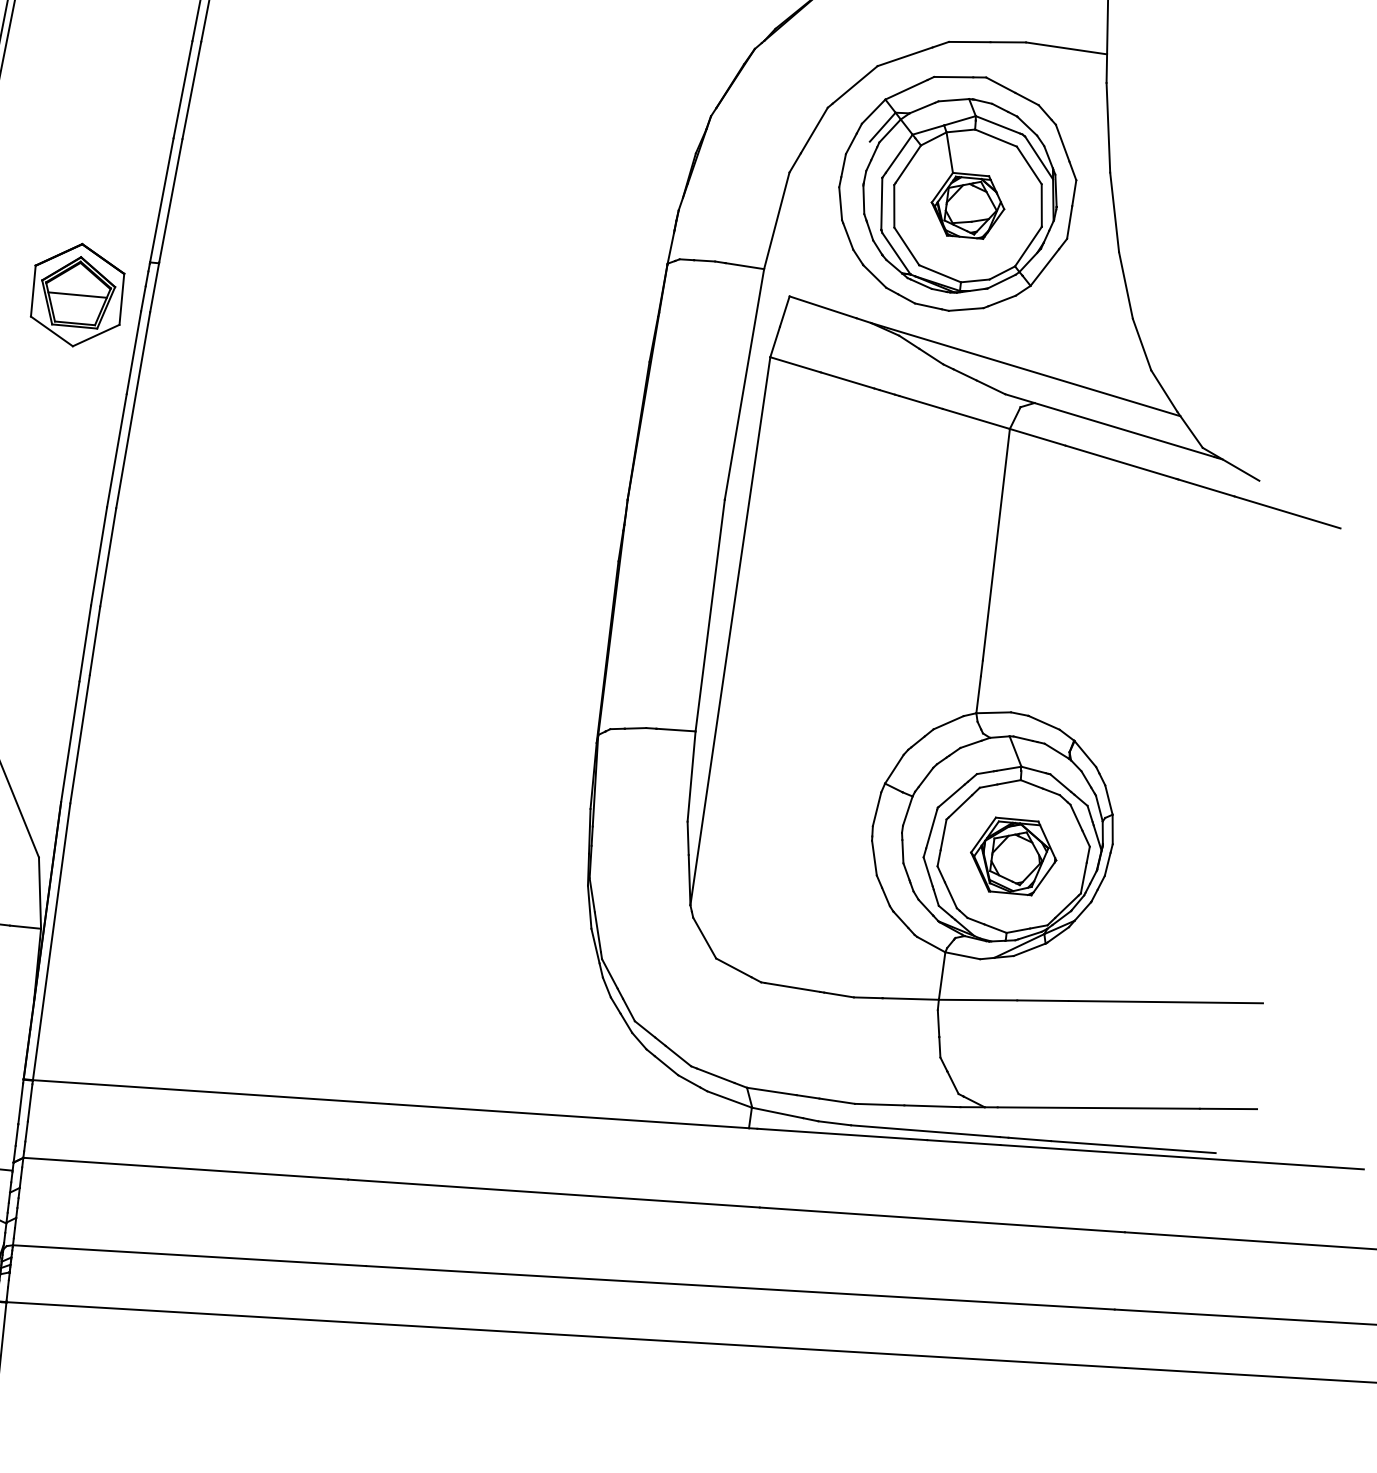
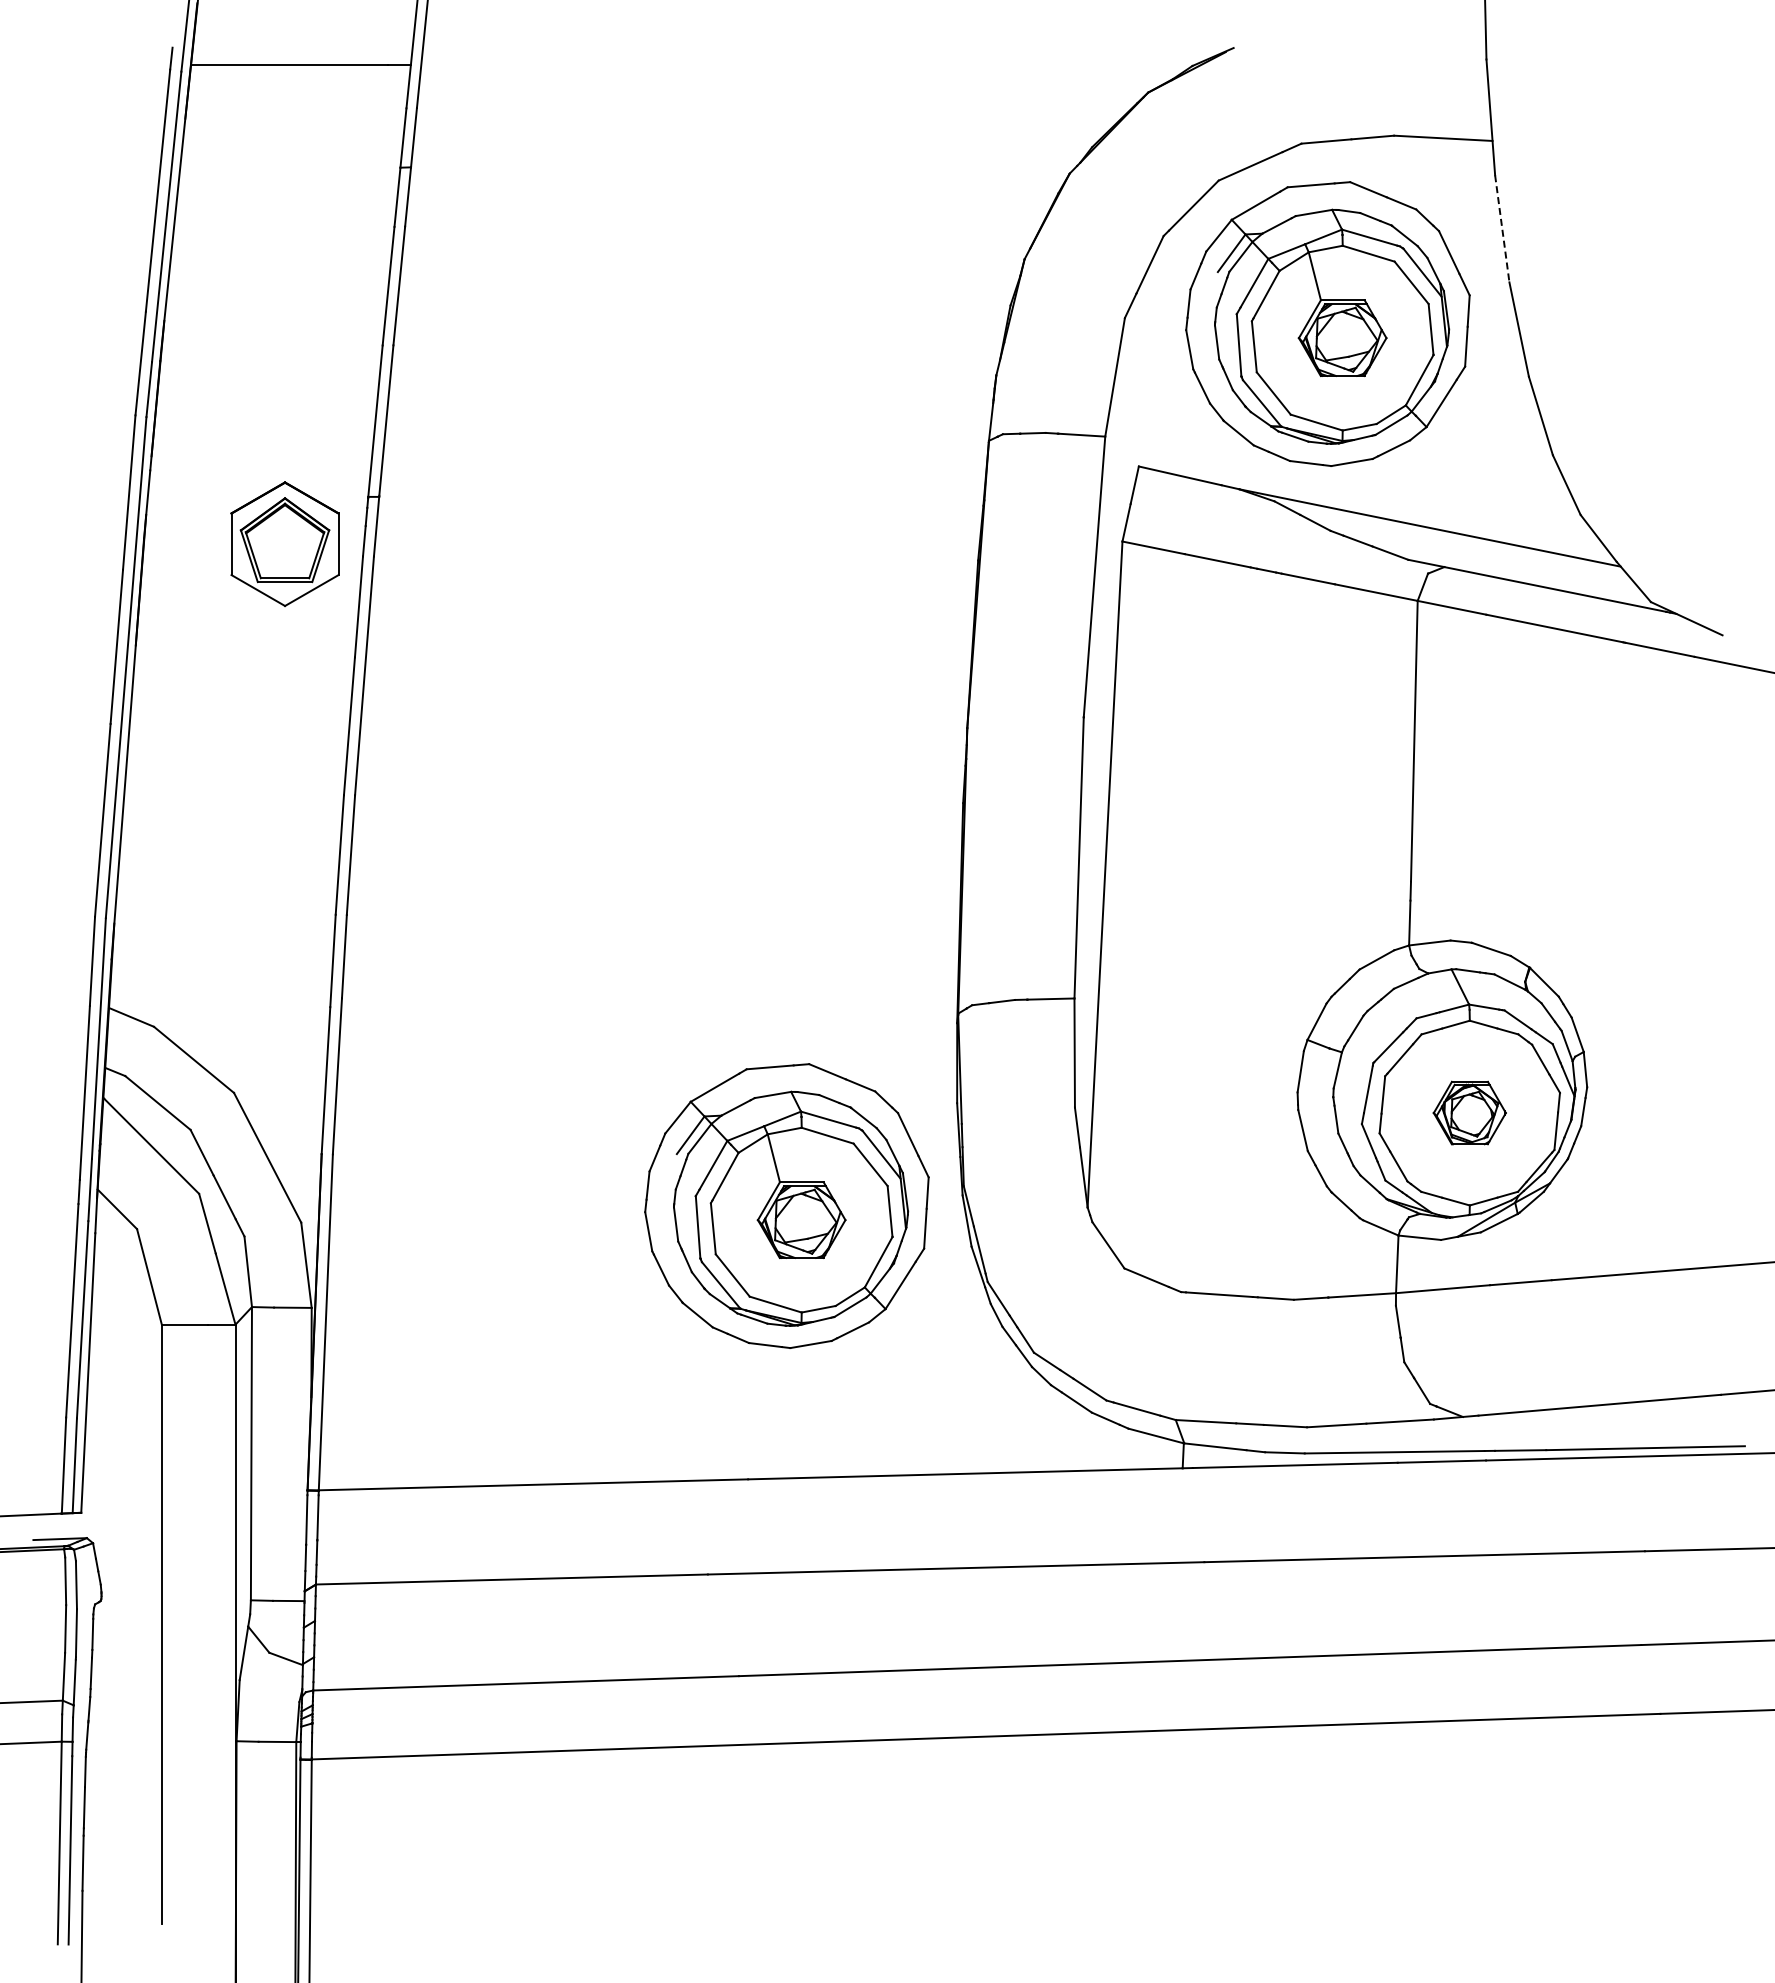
line: (1108, 128) -> (1502, 229), solid -> dashed
line: (77, 295) -> (284, 544), removed
part: (1013, 856) -> (1469, 1112), size x0.7
part: (441, 880) -> (786, 1205), added

